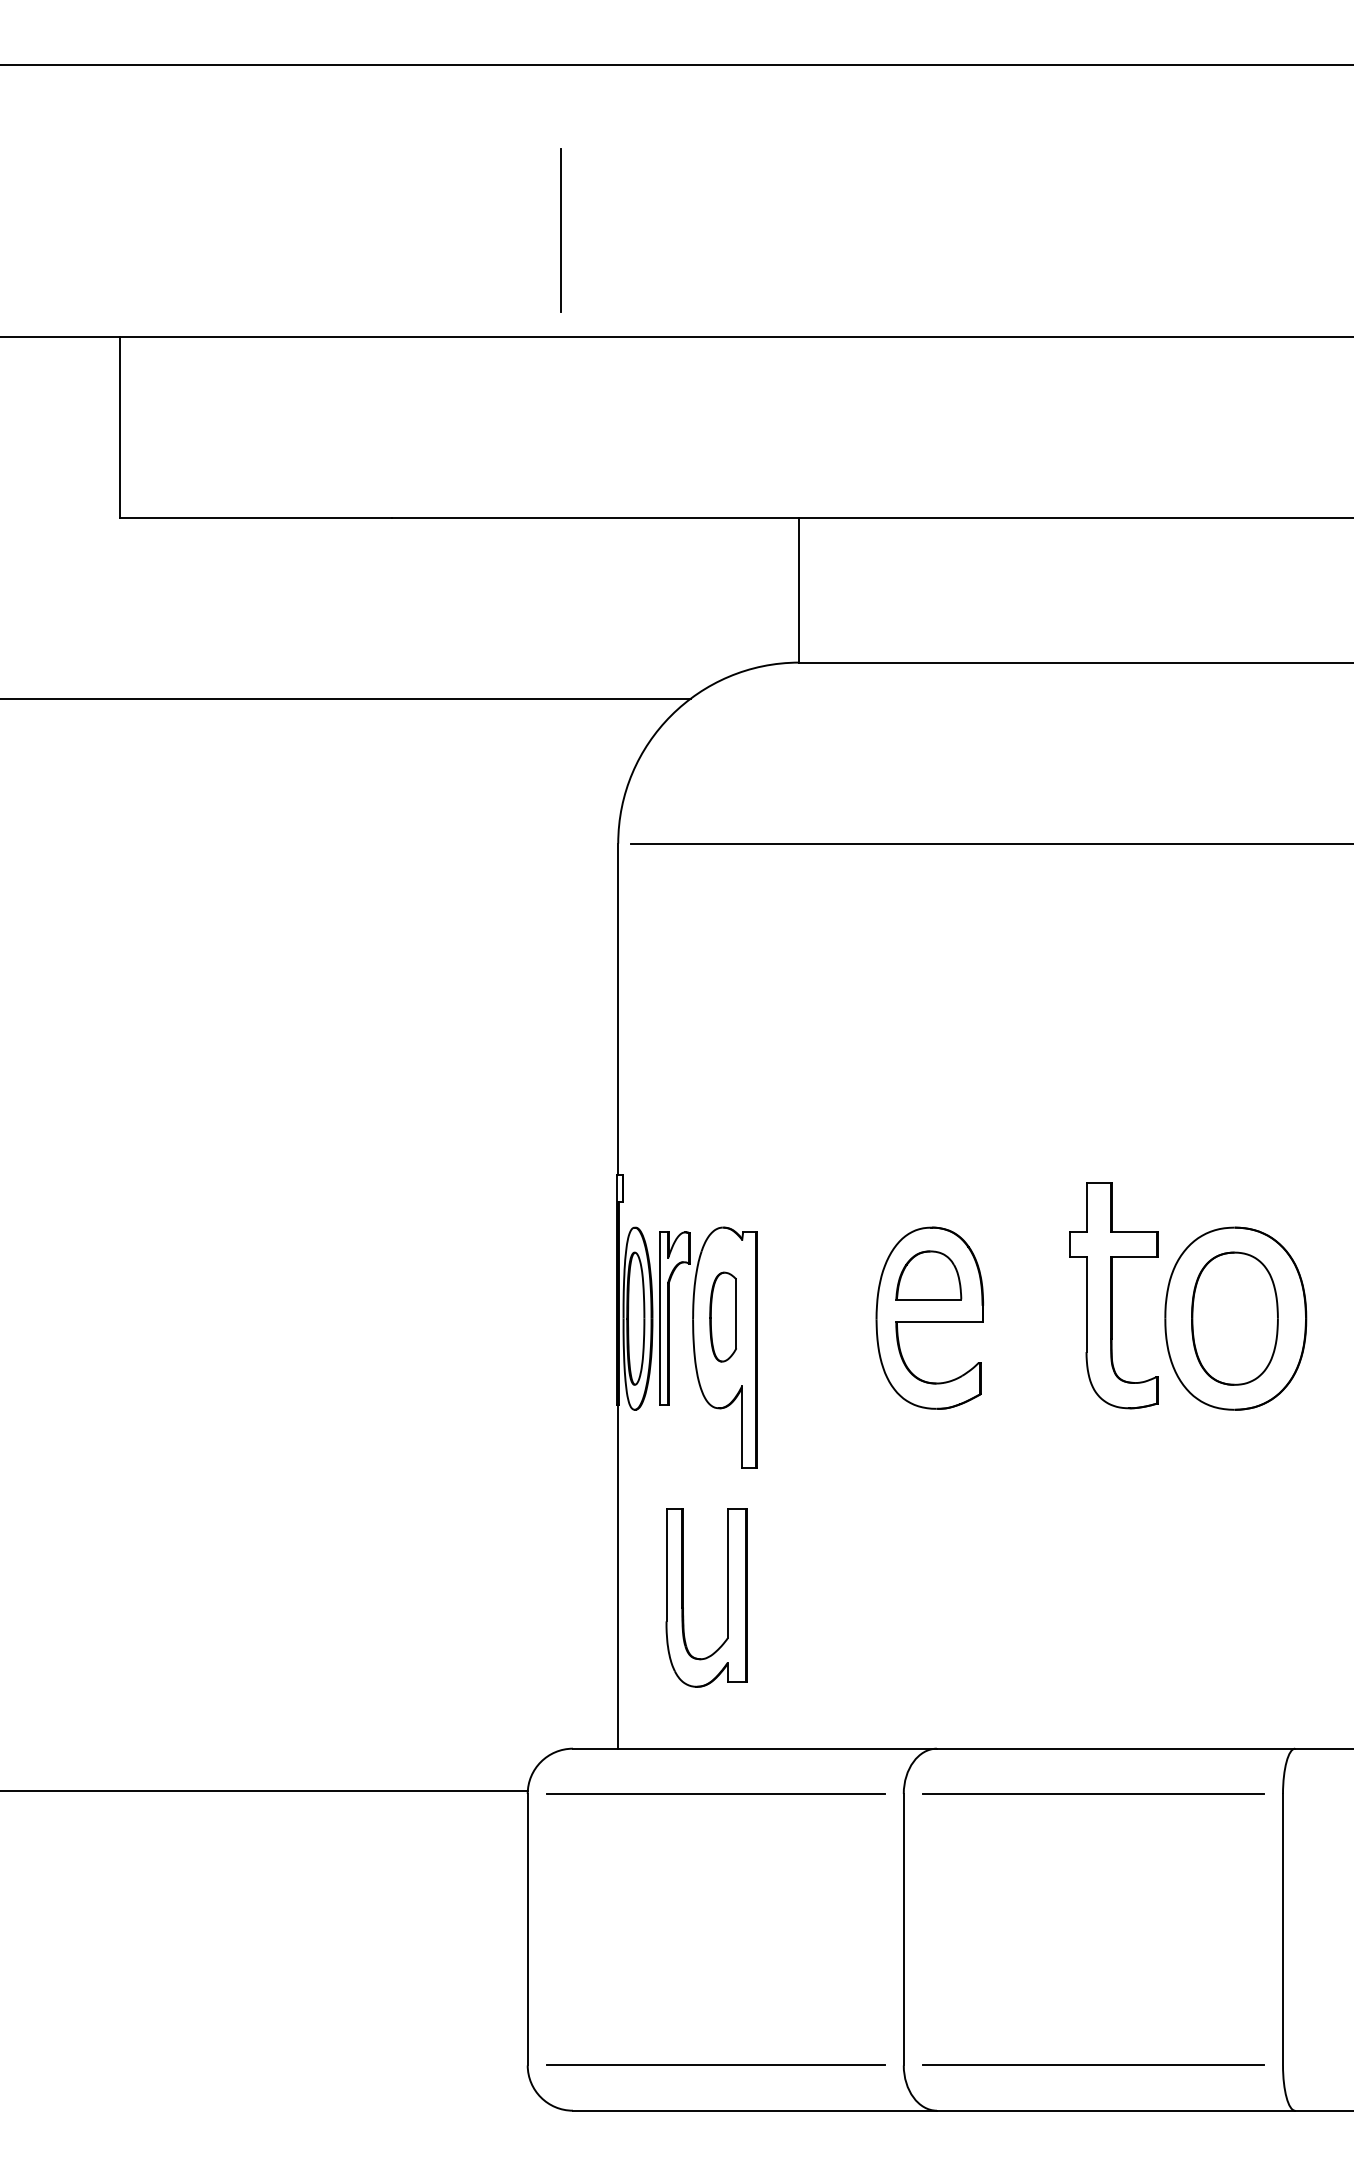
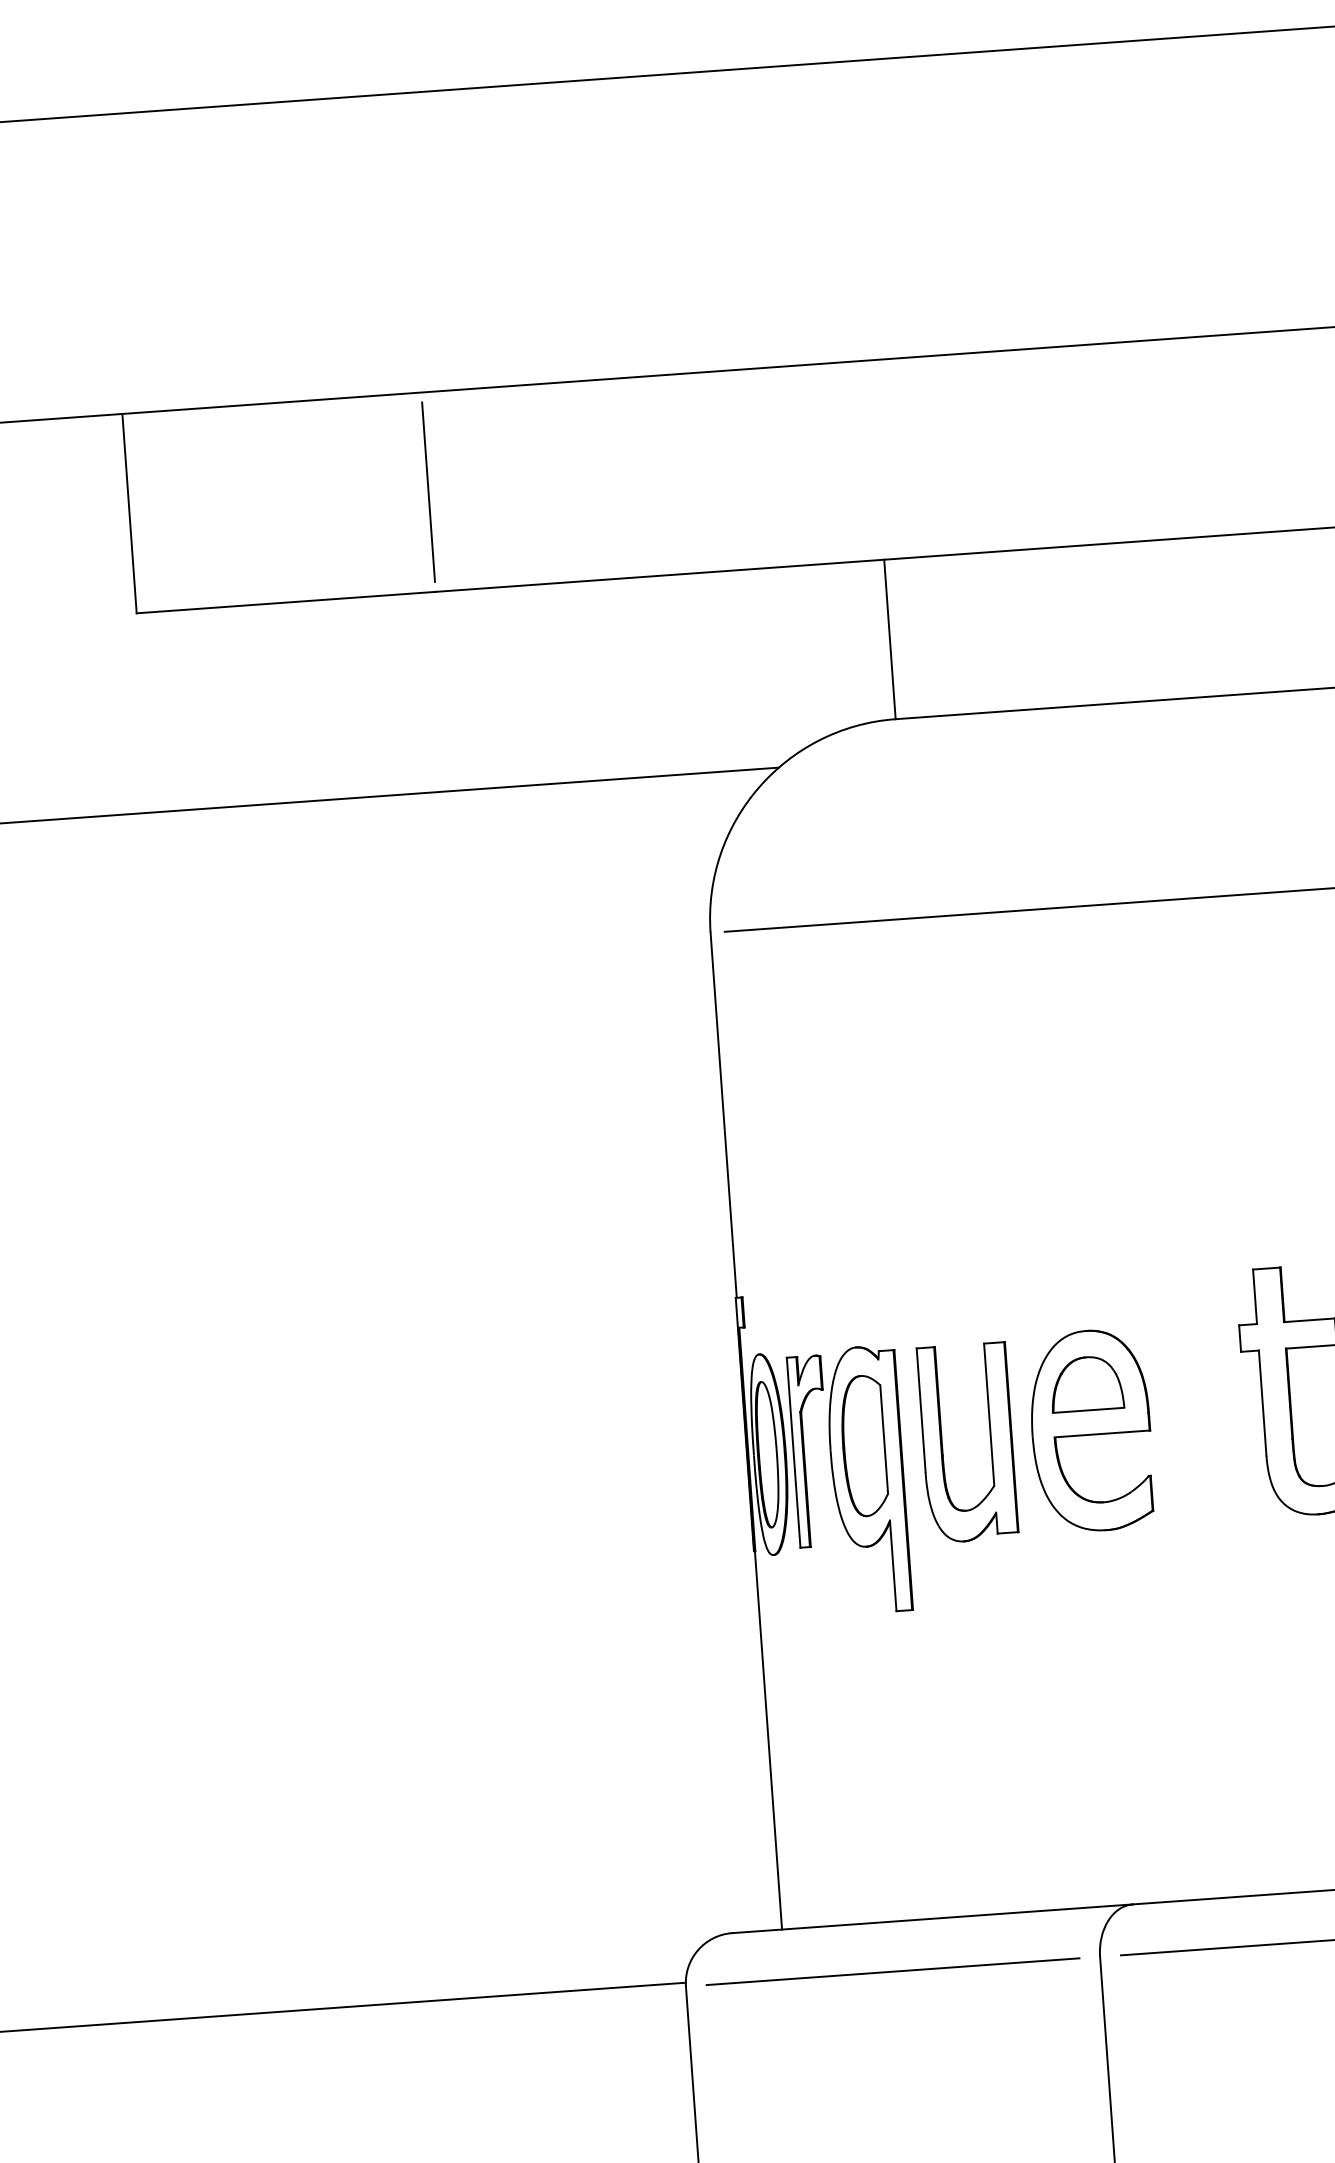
line: (560, 230) -> (428, 492), moved
part: (722, 1316) -> (862, 1445), size x1.43
part: (727, 1597) -> (990, 1440), moved

